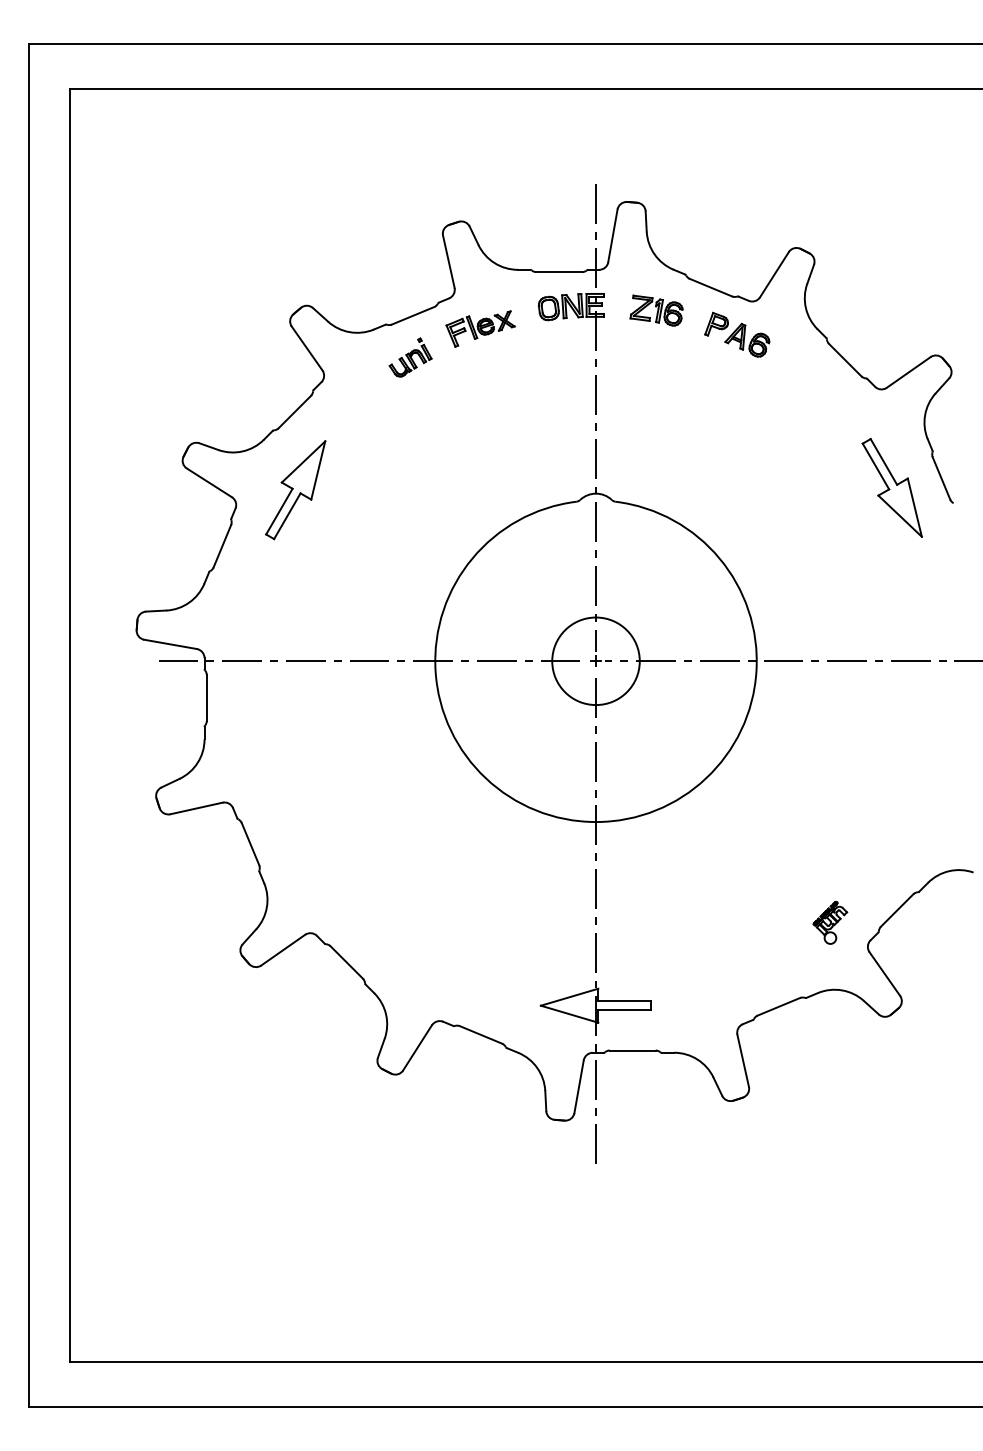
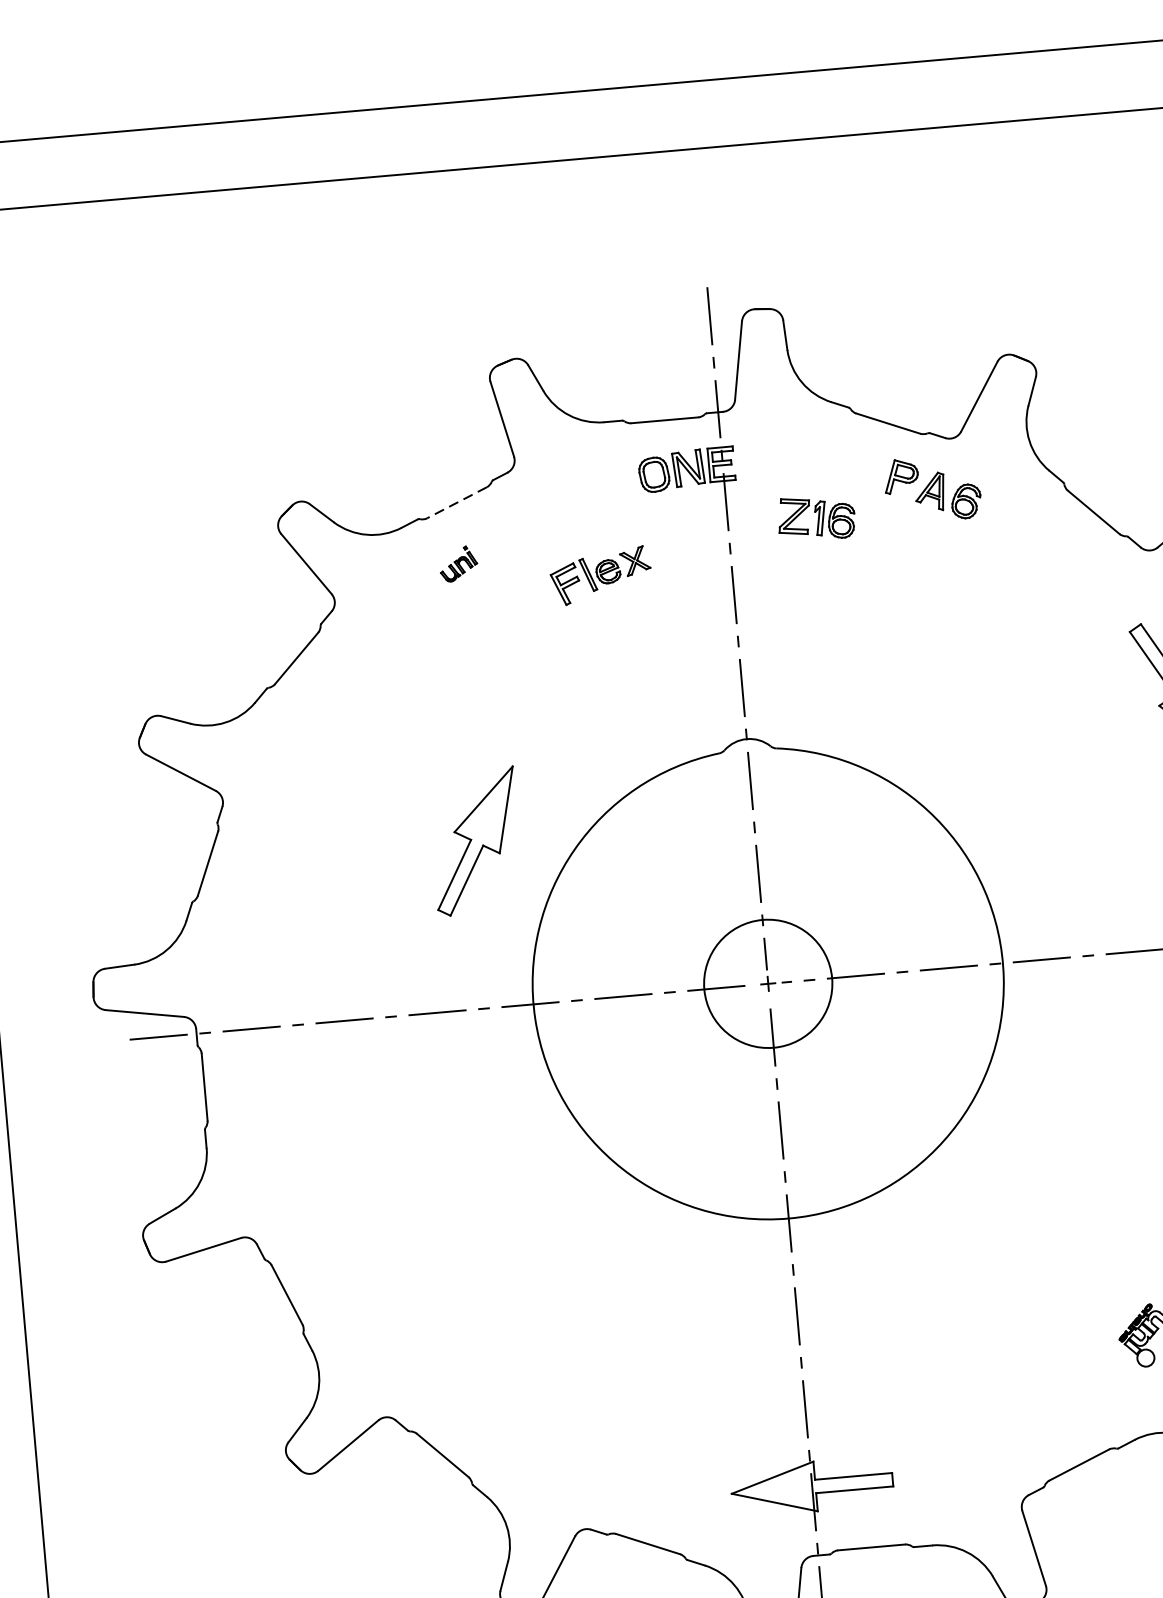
part: (656, 310) -> (816, 517), moved
line: (413, 315) -> (457, 502), solid -> dashed
part: (480, 328) -> (600, 575), moved
part: (410, 357) -> (458, 563), size x0.6
part: (295, 490) -> (475, 842), moved

